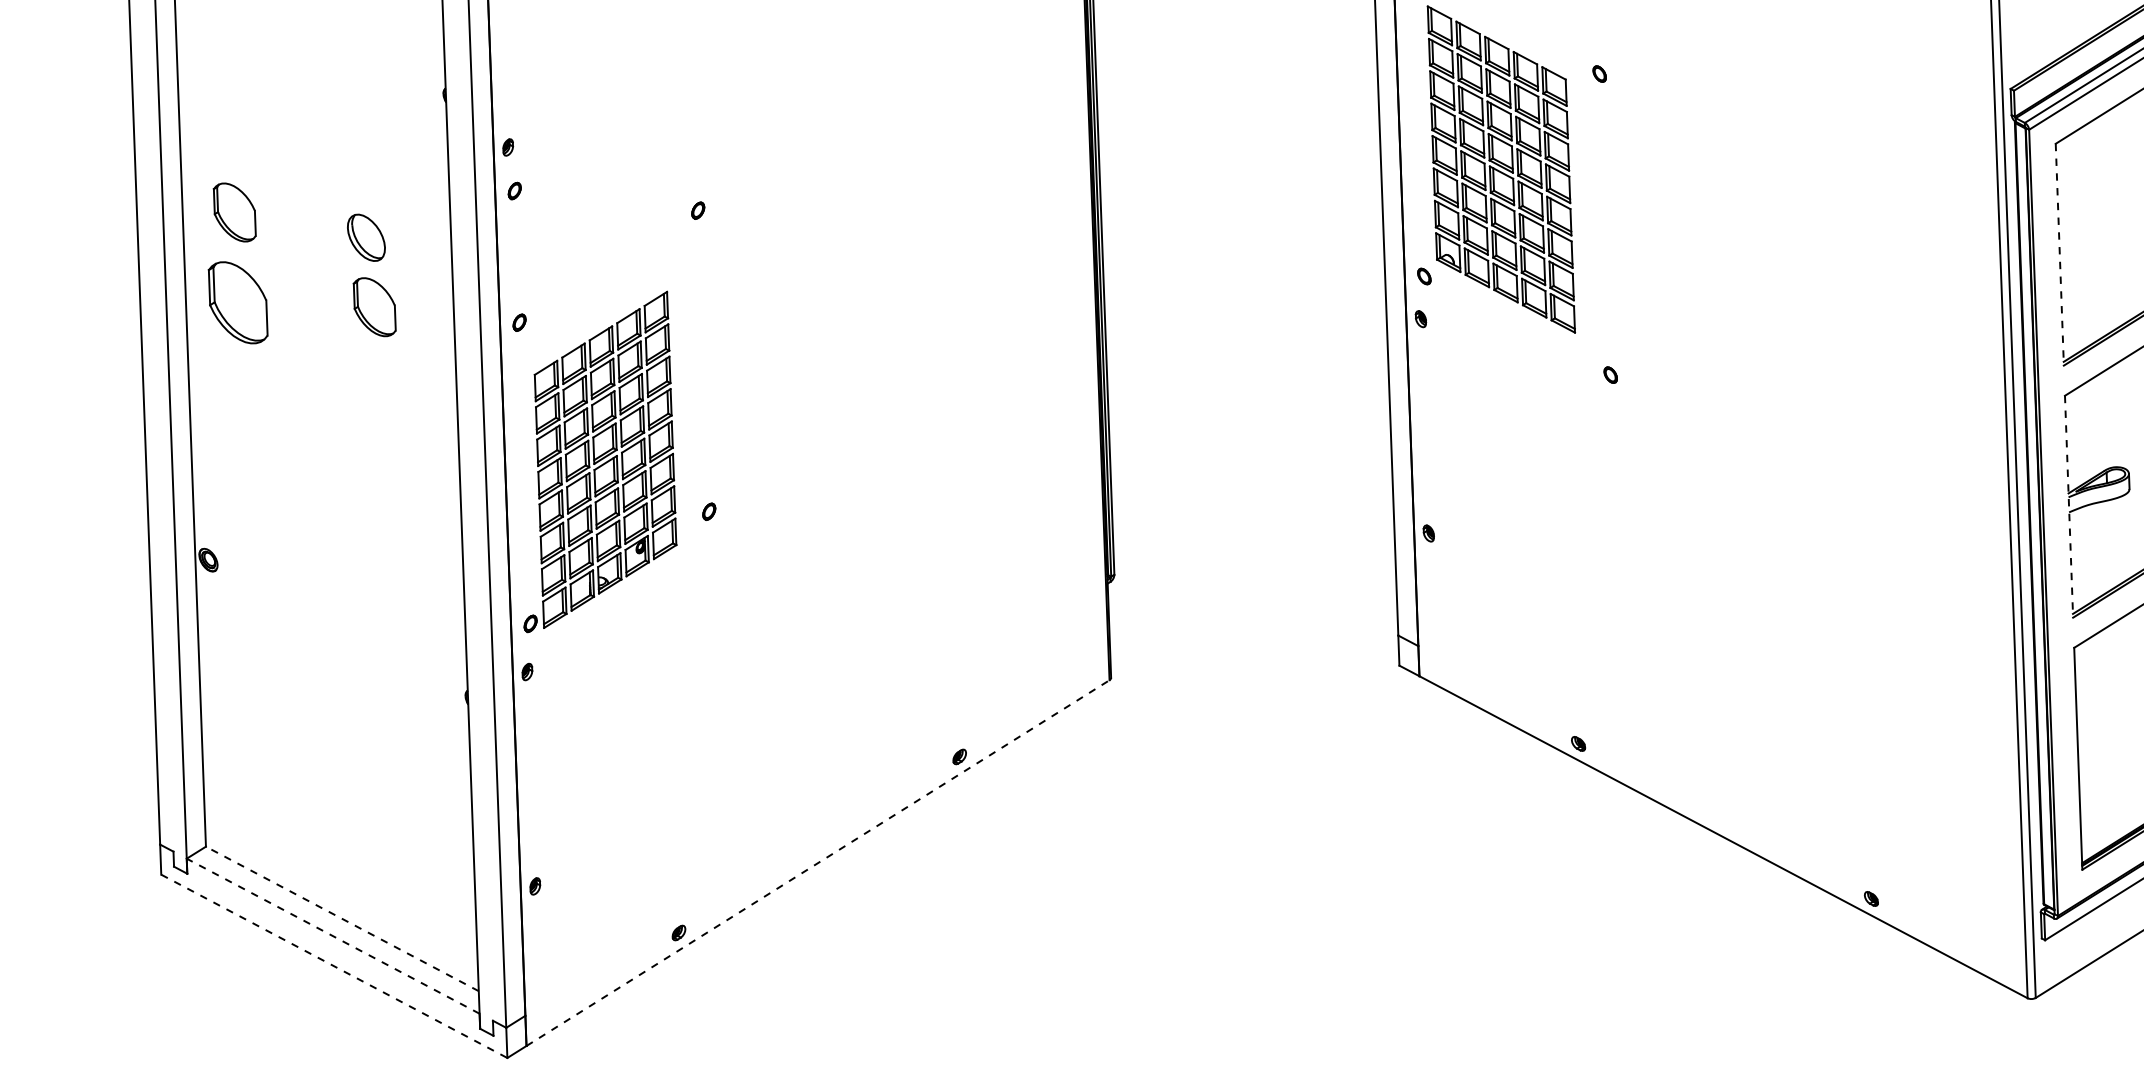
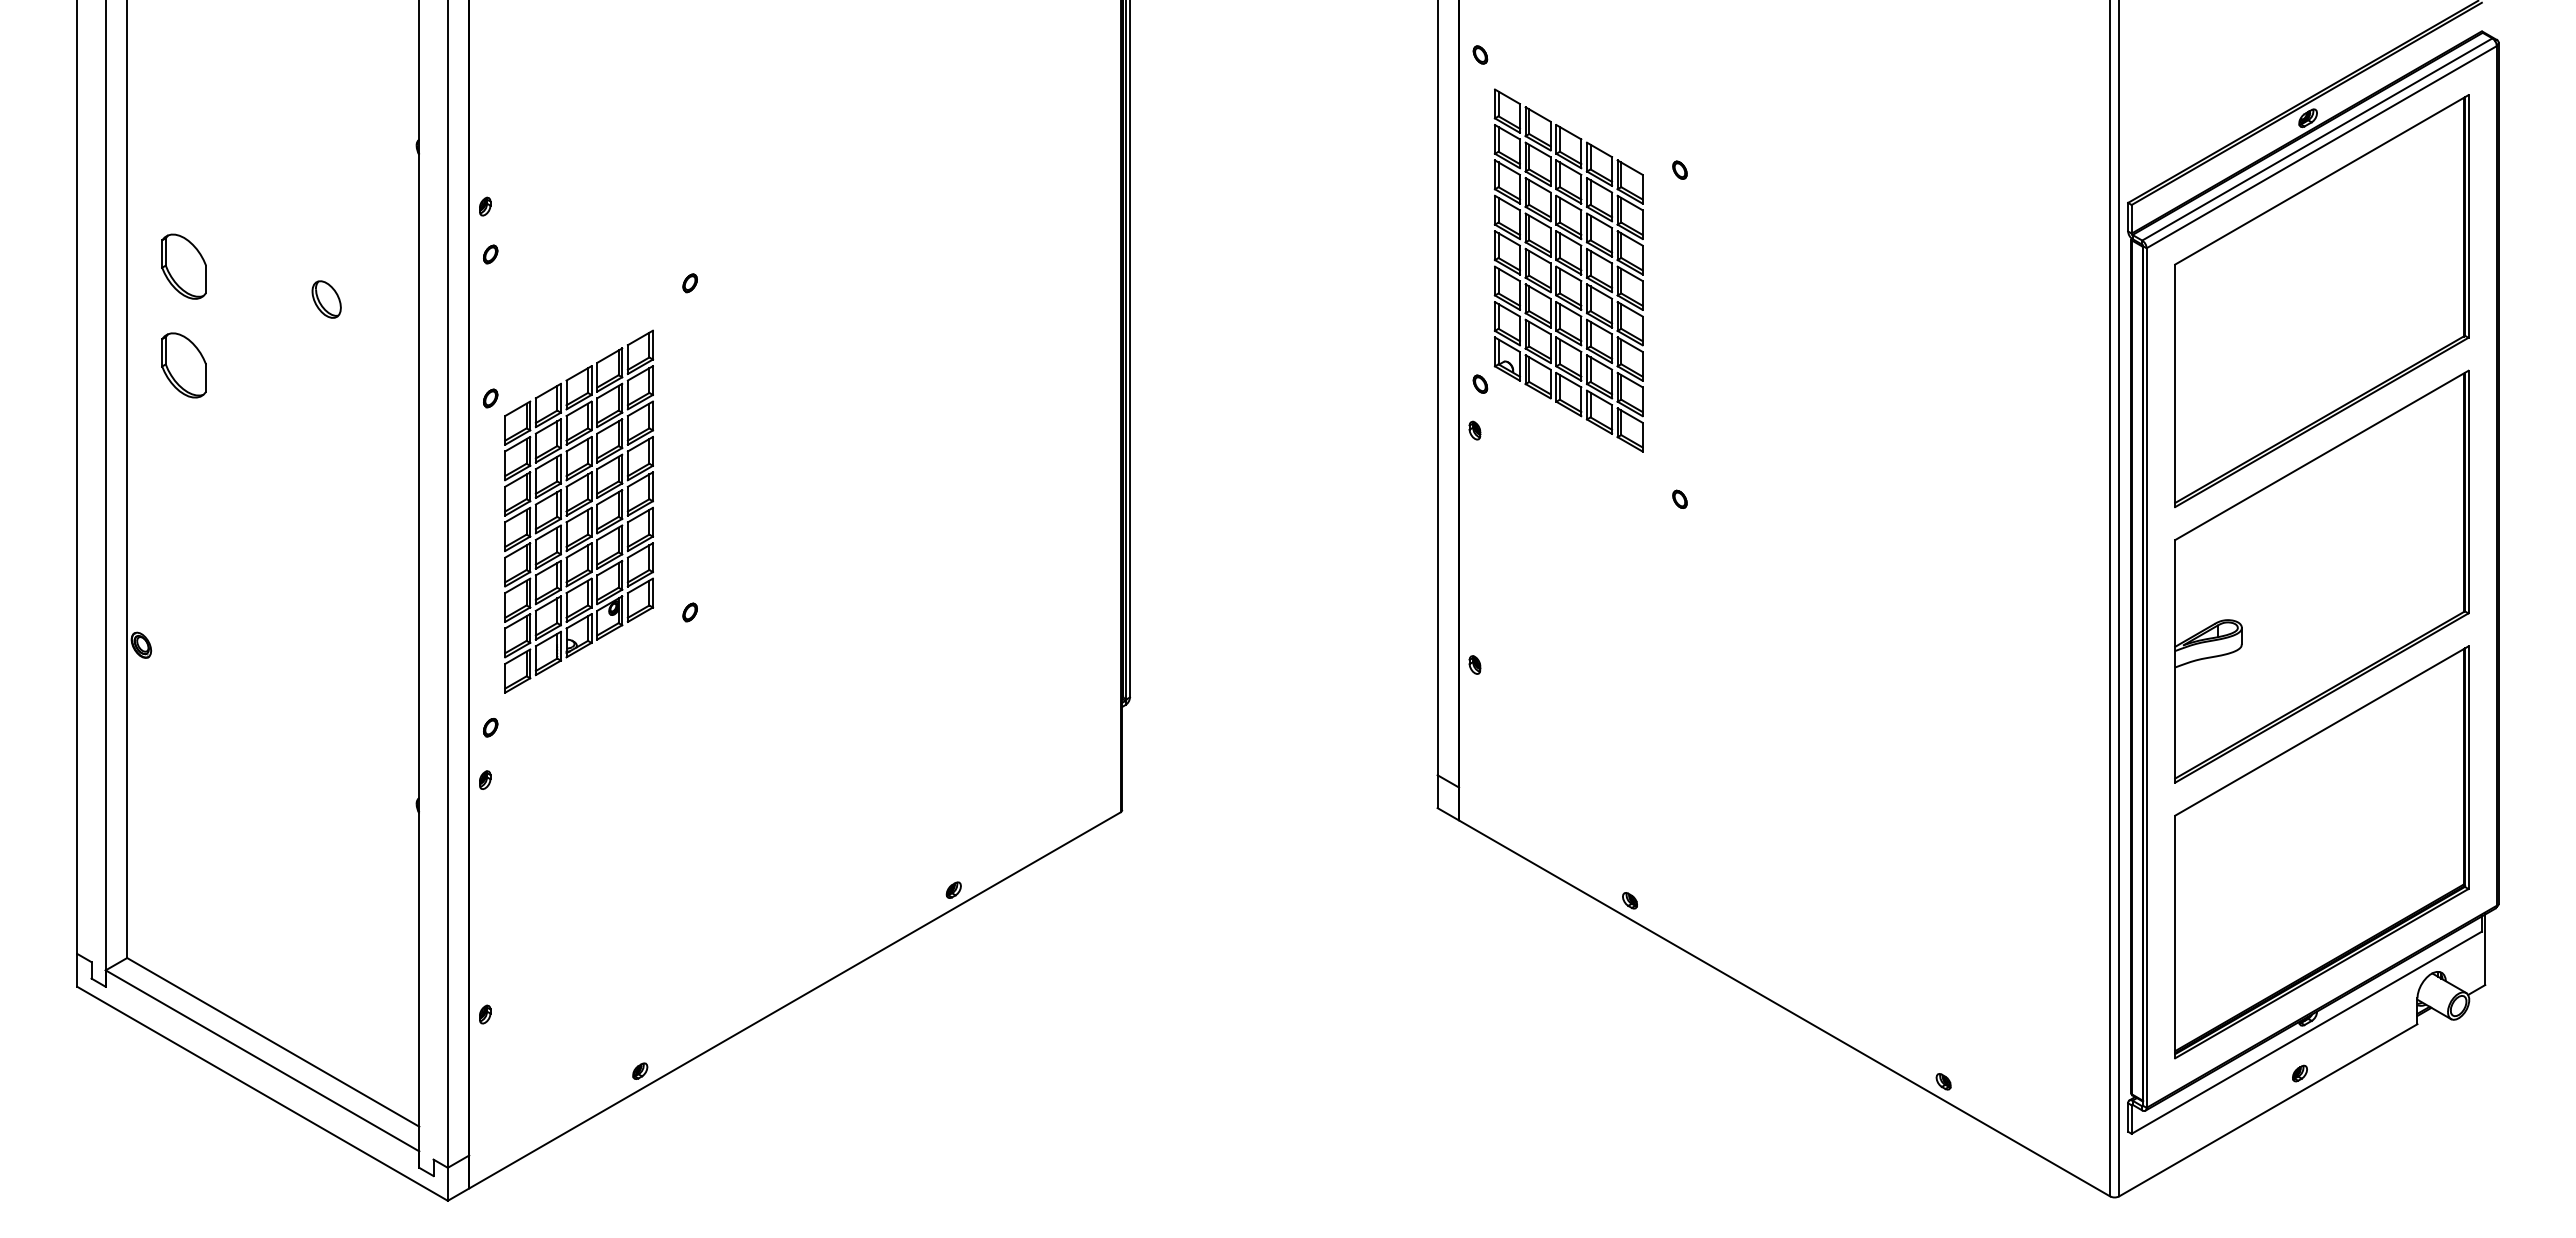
part: (366, 237) -> (326, 299), size x0.71
line: (2060, 255) -> (2175, 386), dashed -> solid
part: (237, 302) -> (183, 365), size x0.71
part: (374, 307) -> (332, 375), removed
part: (605, 459) -> (578, 511), moved
line: (2069, 506) -> (2175, 661), dashed -> solid
line: (818, 863) -> (795, 1000), dashed -> solid
line: (342, 919) -> (273, 1042), dashed -> solid
line: (333, 935) -> (262, 1060), dashed -> solid
line: (334, 966) -> (262, 1093), dashed -> solid

